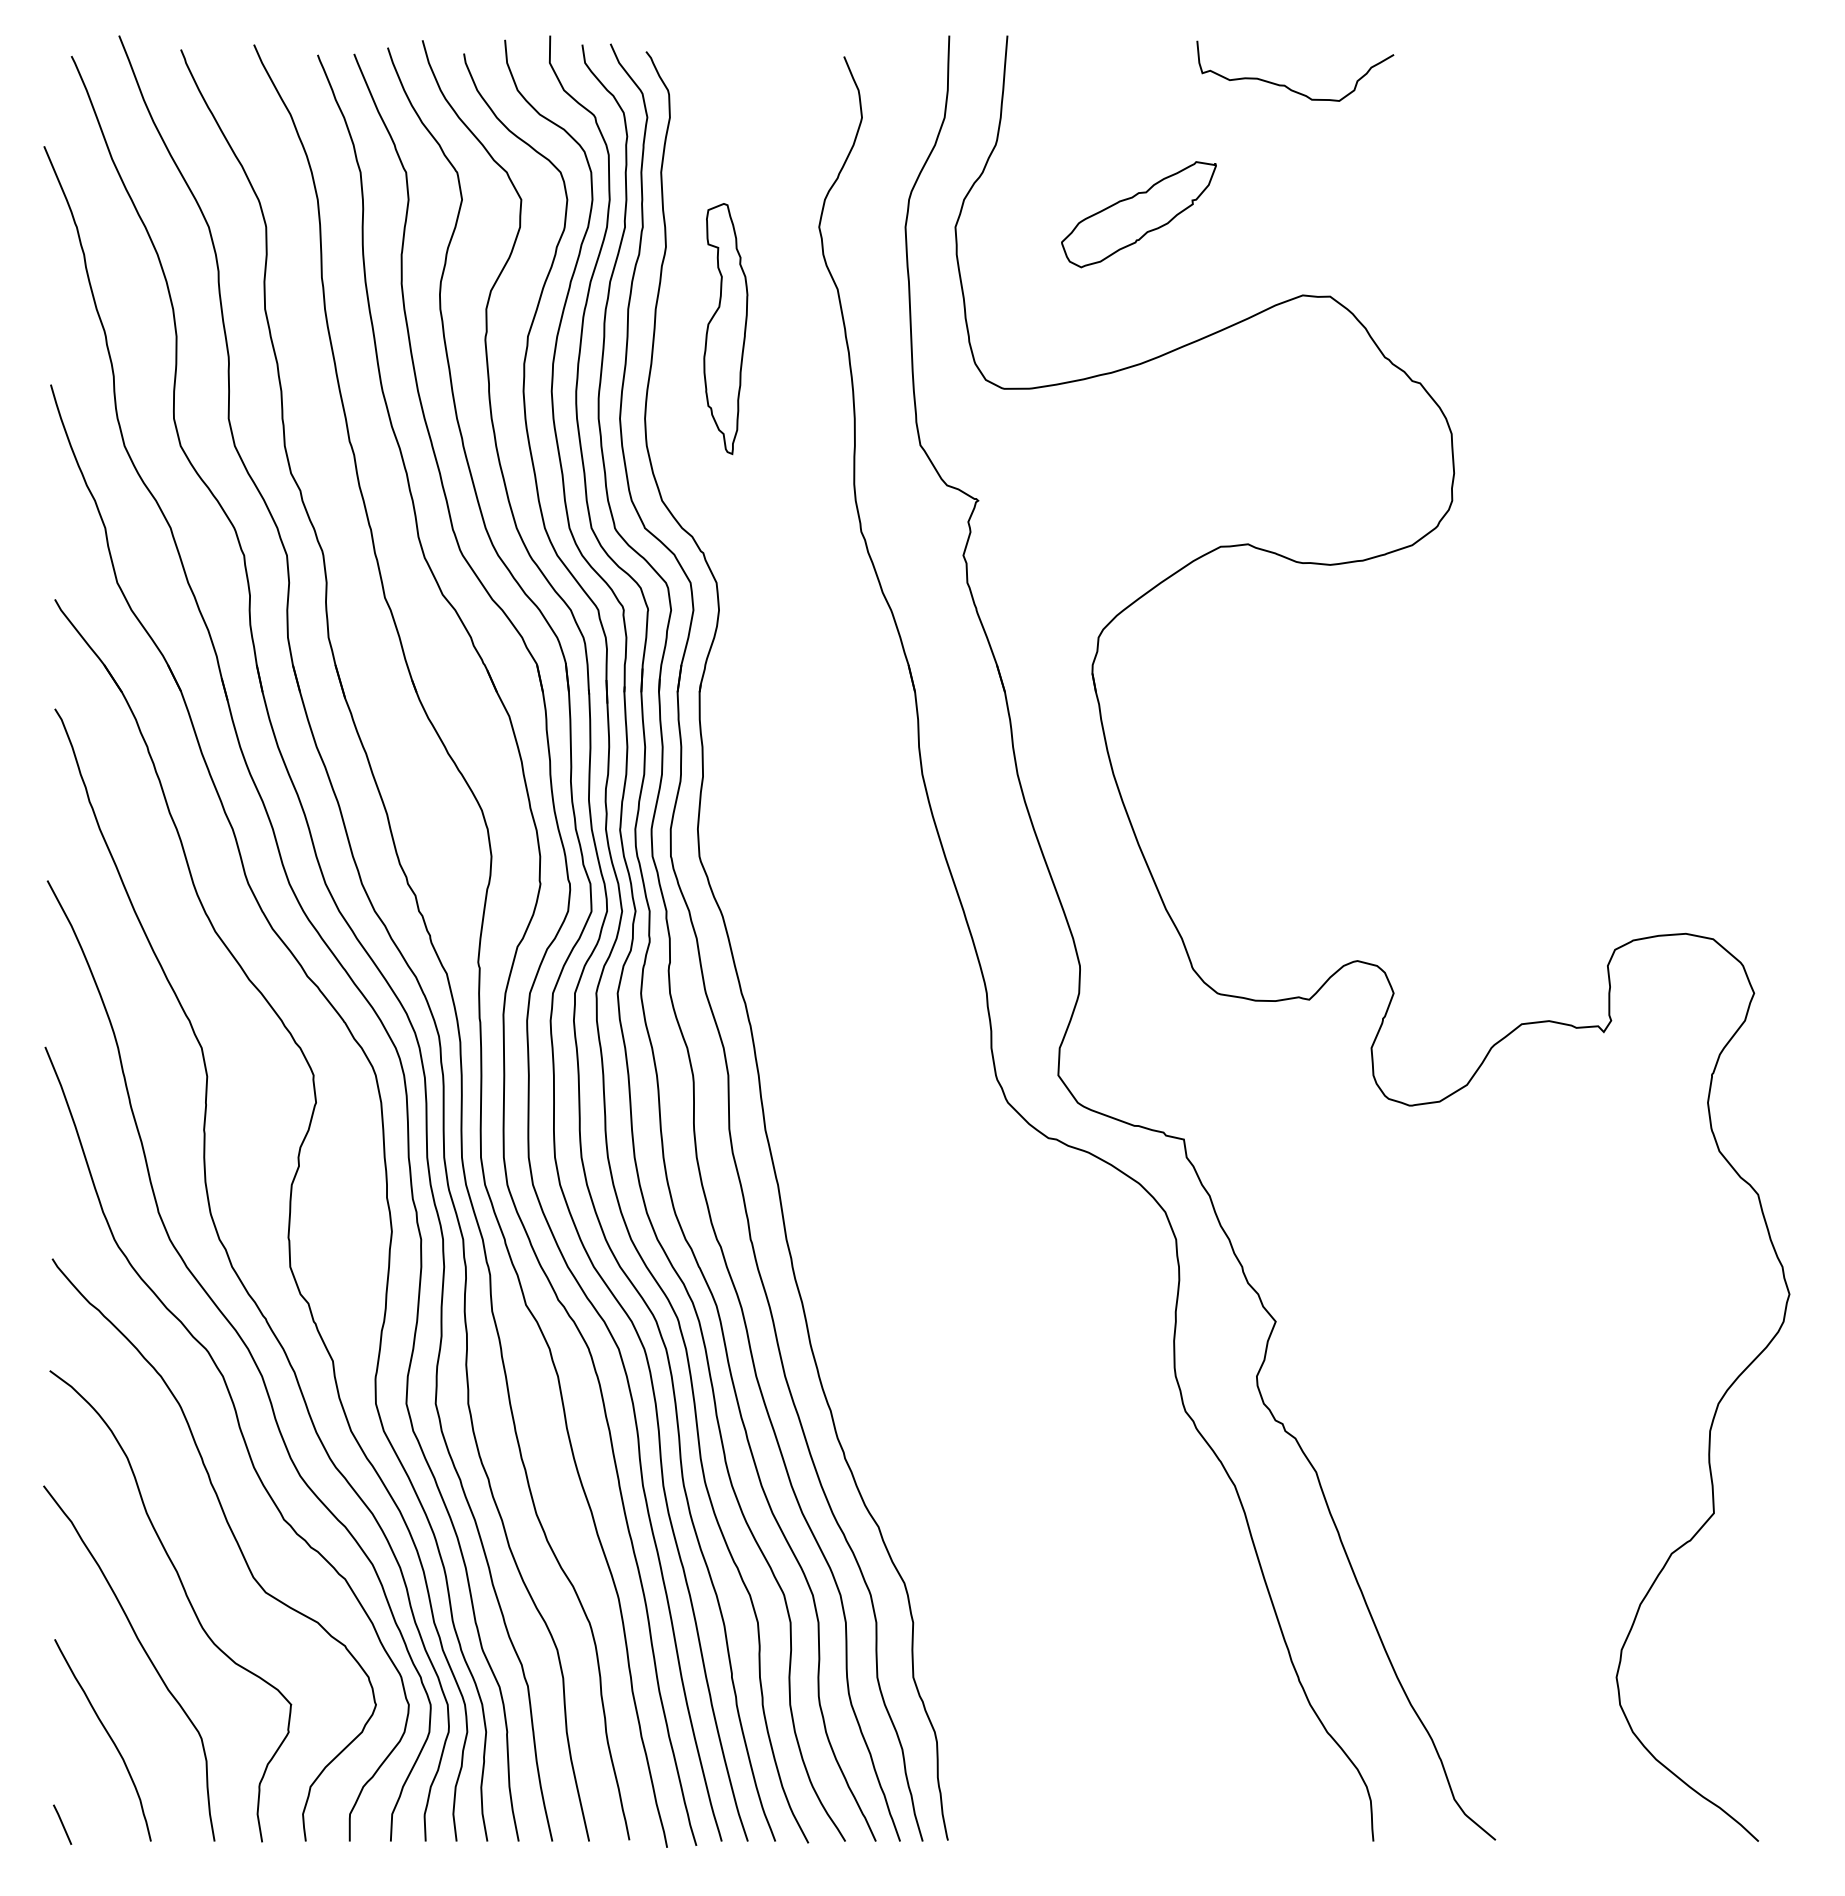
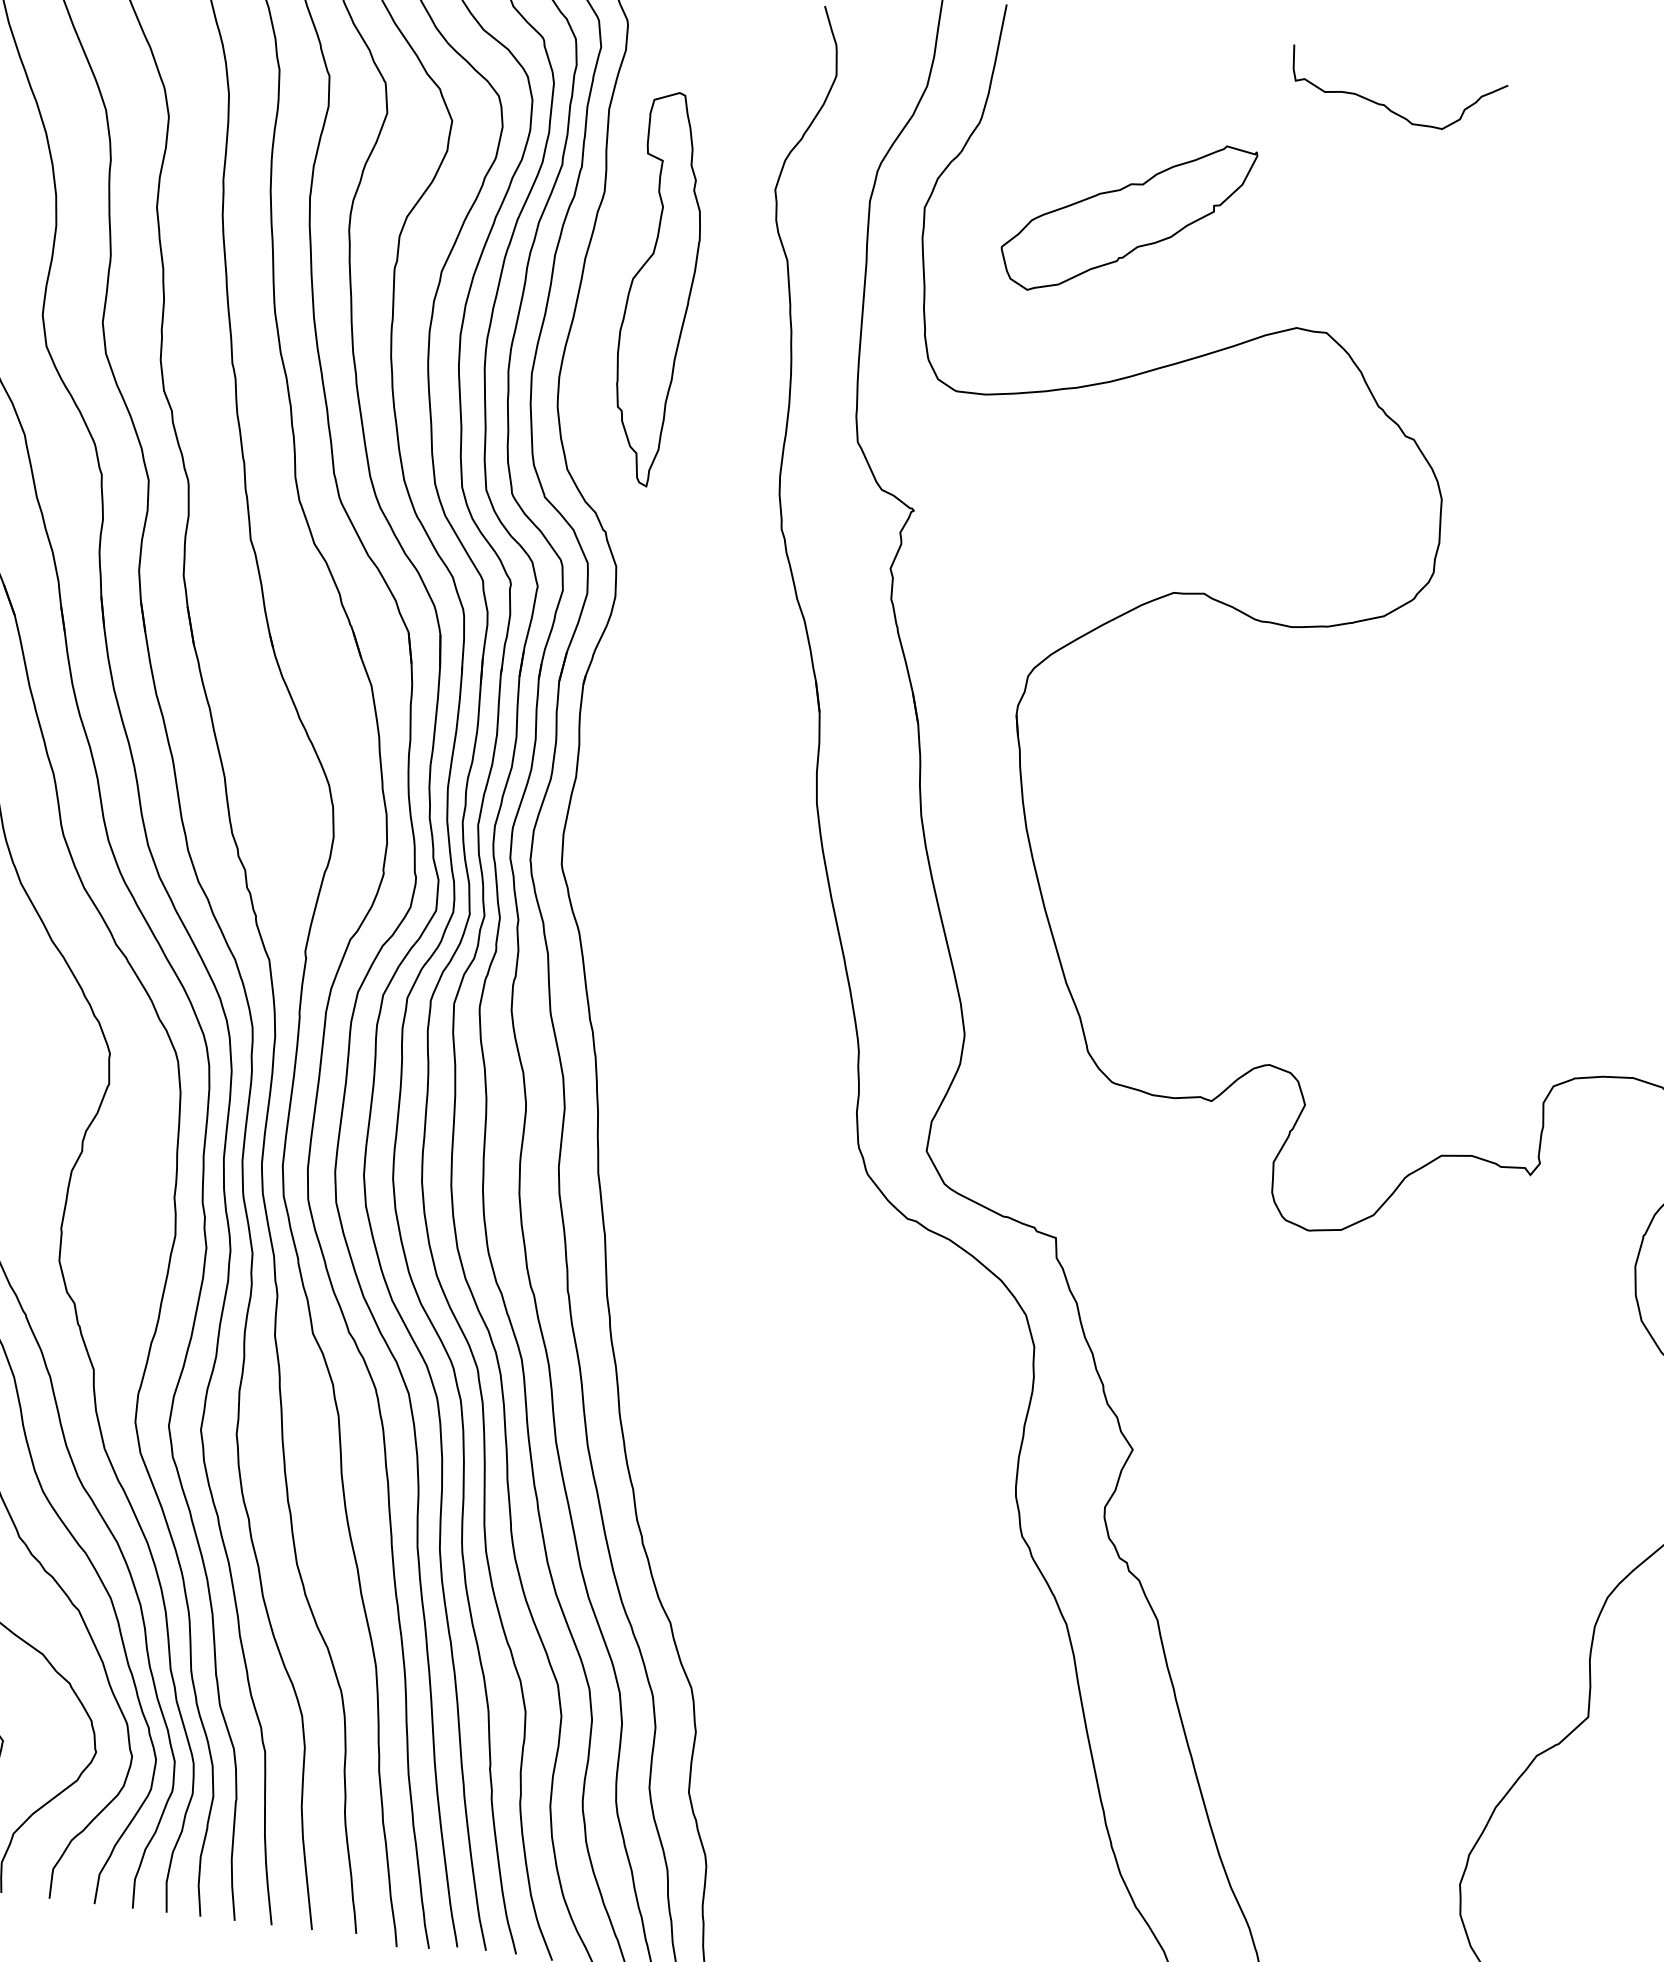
curve: (1286, 85) -> (1386, 105), moved
part: (1138, 214) -> (1127, 217), size x1.43
part: (725, 328) -> (659, 288), size x1.43

